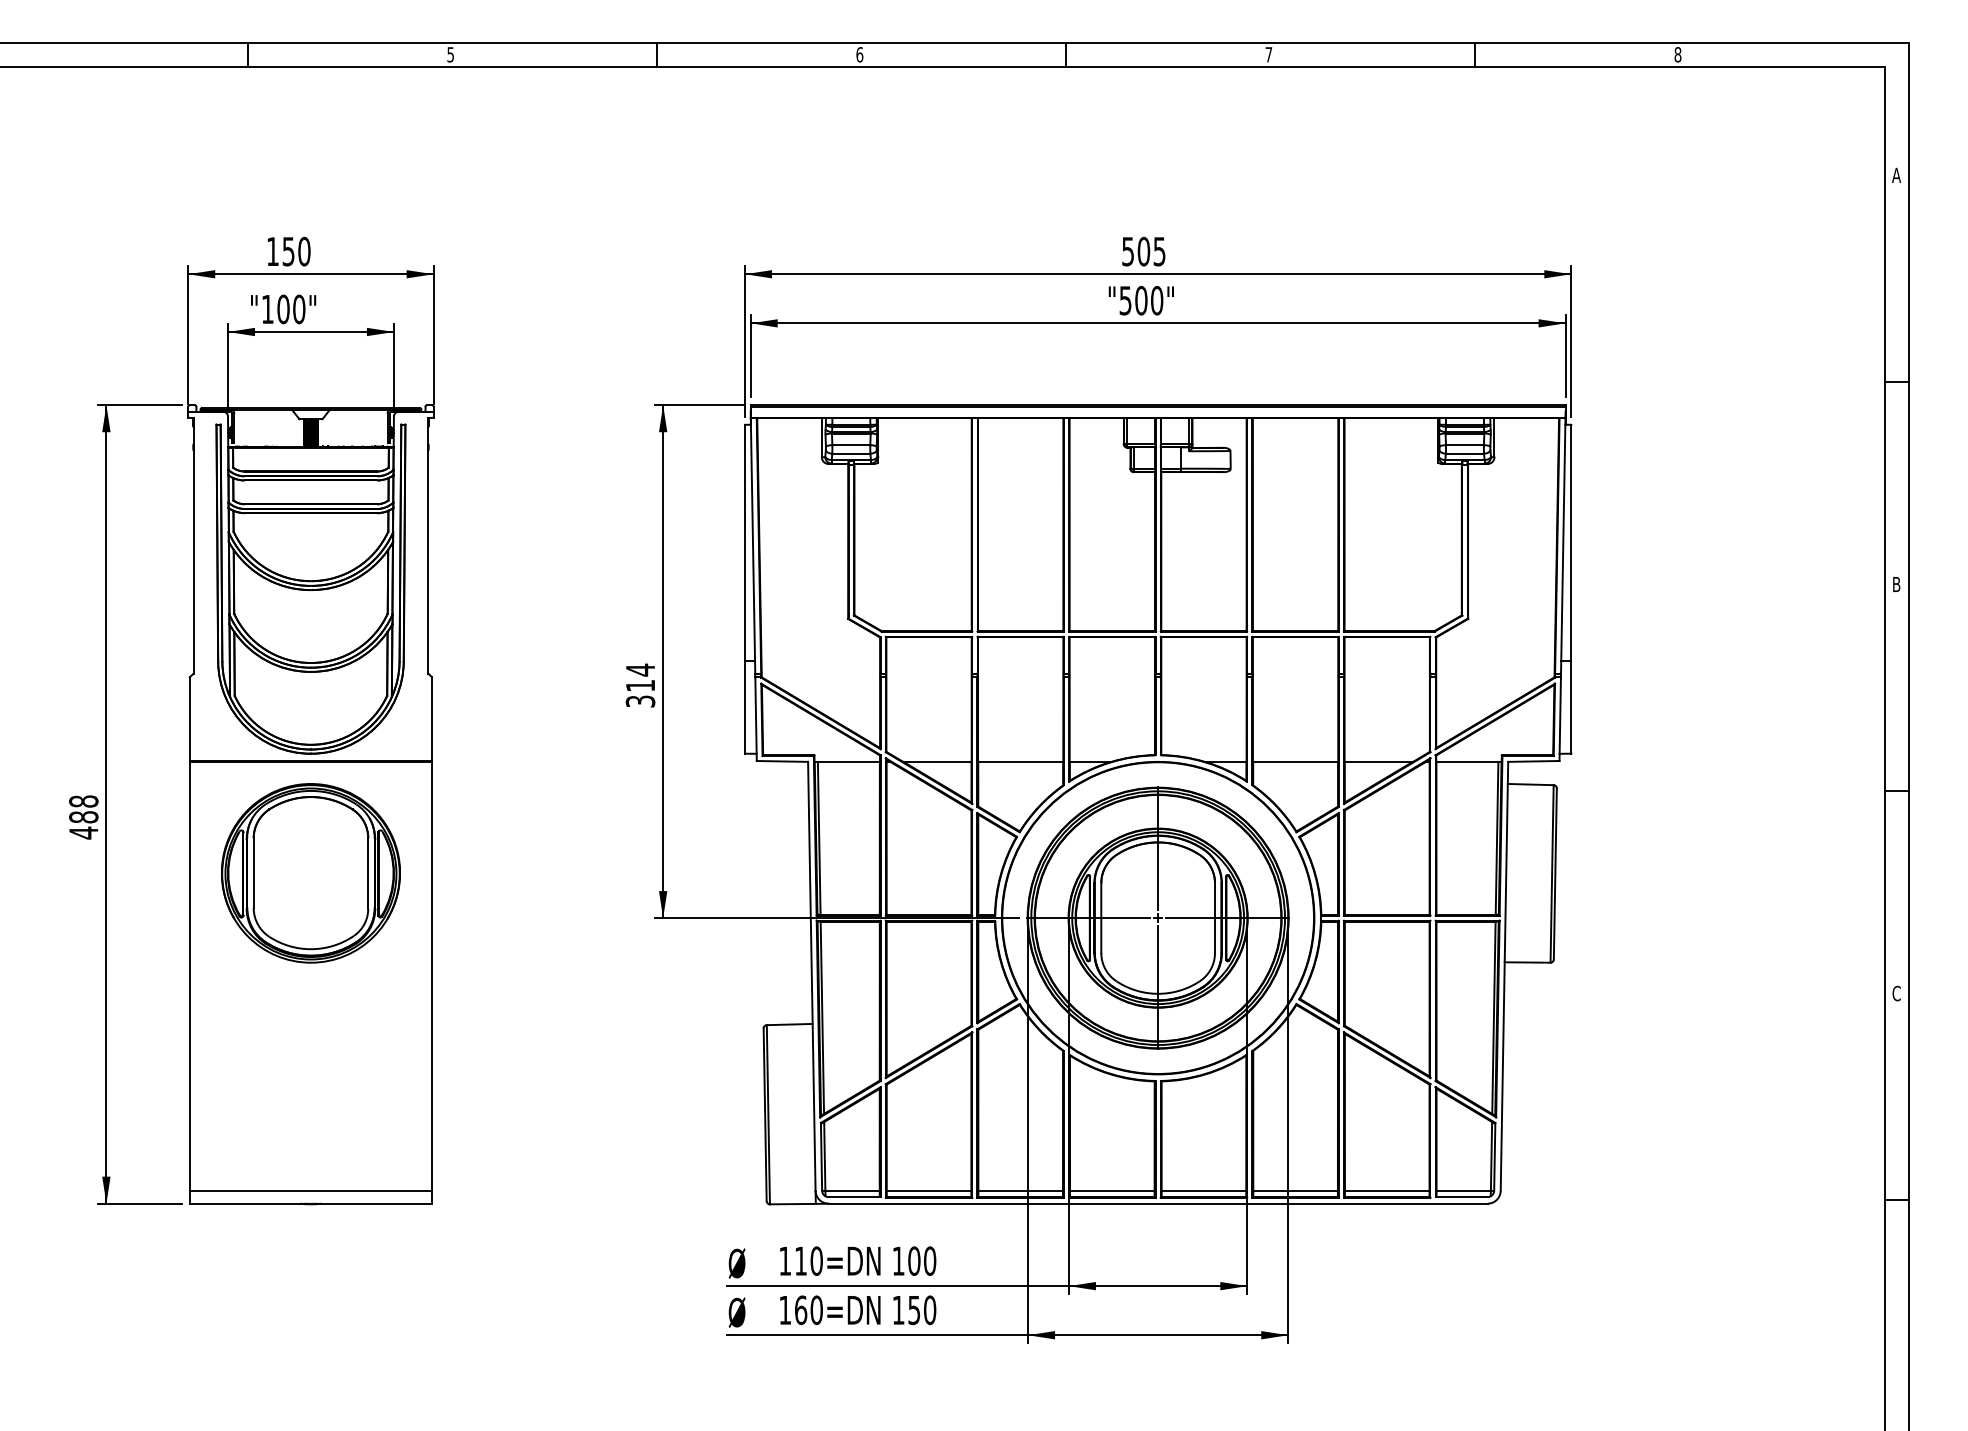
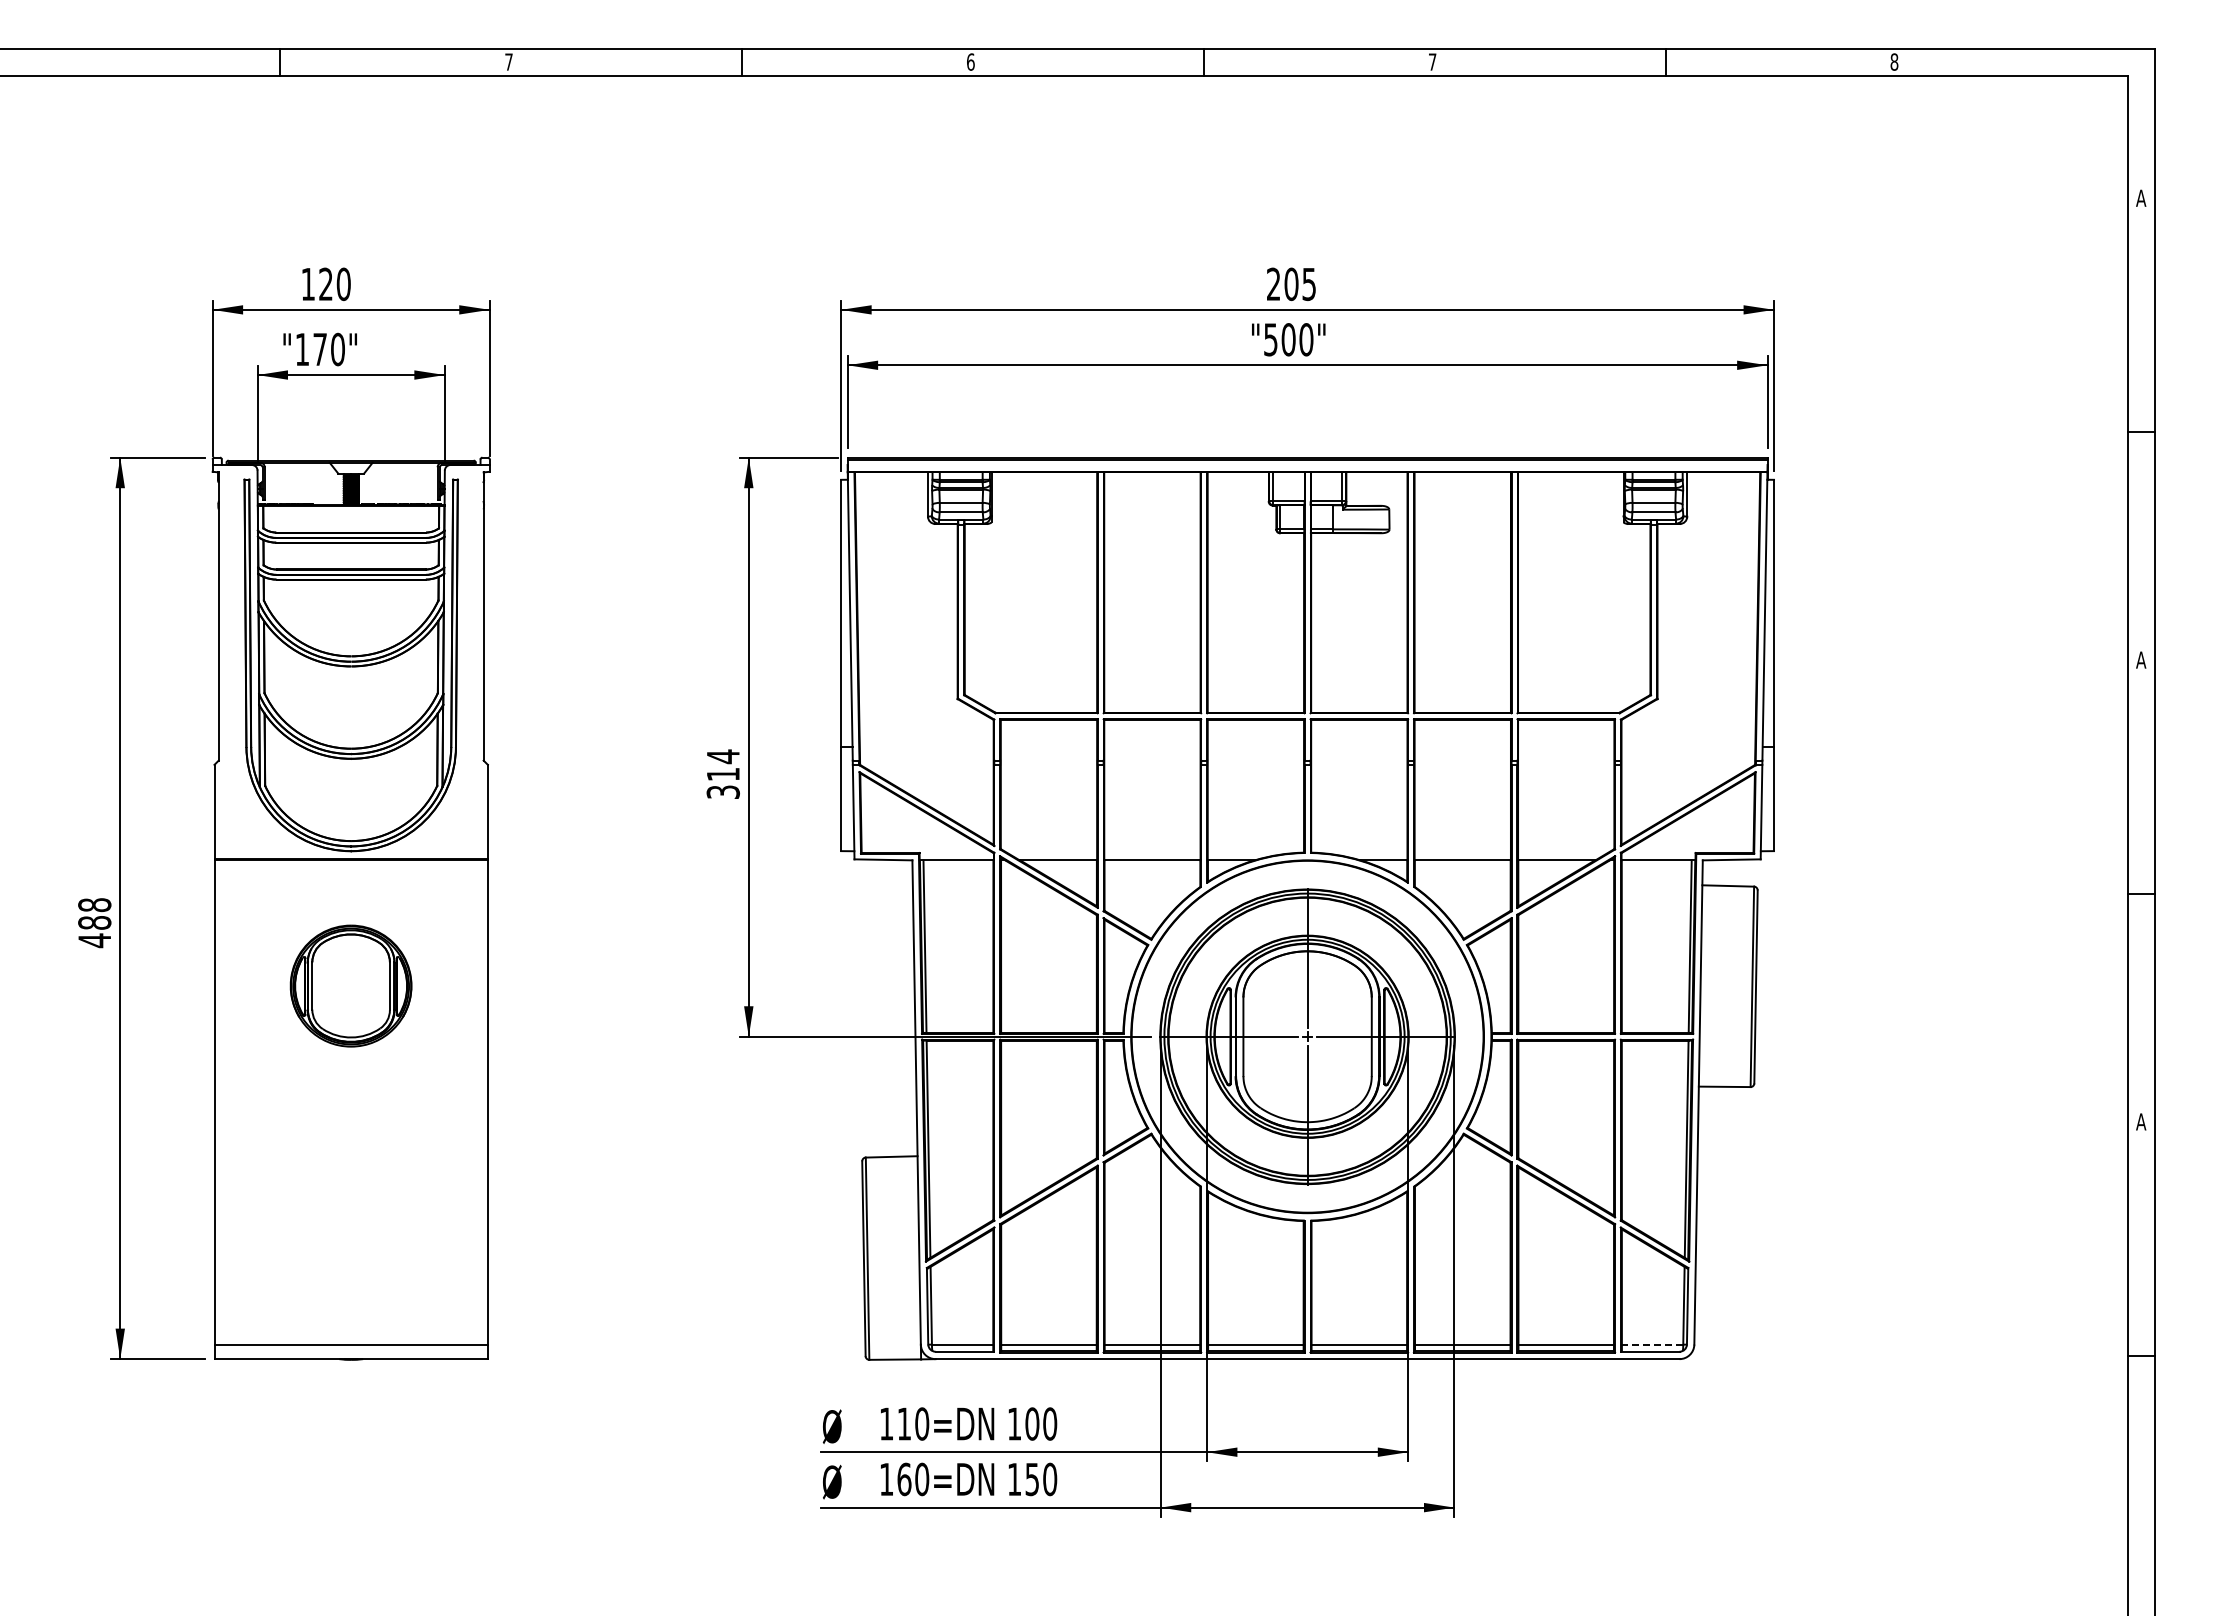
text: (450, 54) -> (508, 61), 5 -> 7
text: (288, 251) -> (325, 284), 150 -> 120
text: (1127, 251) -> (1273, 284), 505 -> 205
text: (283, 309) -> (320, 349), "100" -> "170"
text: (1896, 583) -> (2141, 659), B -> A
part: (310, 872) -> (350, 985), size x0.6
text: (1896, 993) -> (2141, 1121), C -> A
line: (1463, 1190) -> (1652, 1344), solid -> dashed

